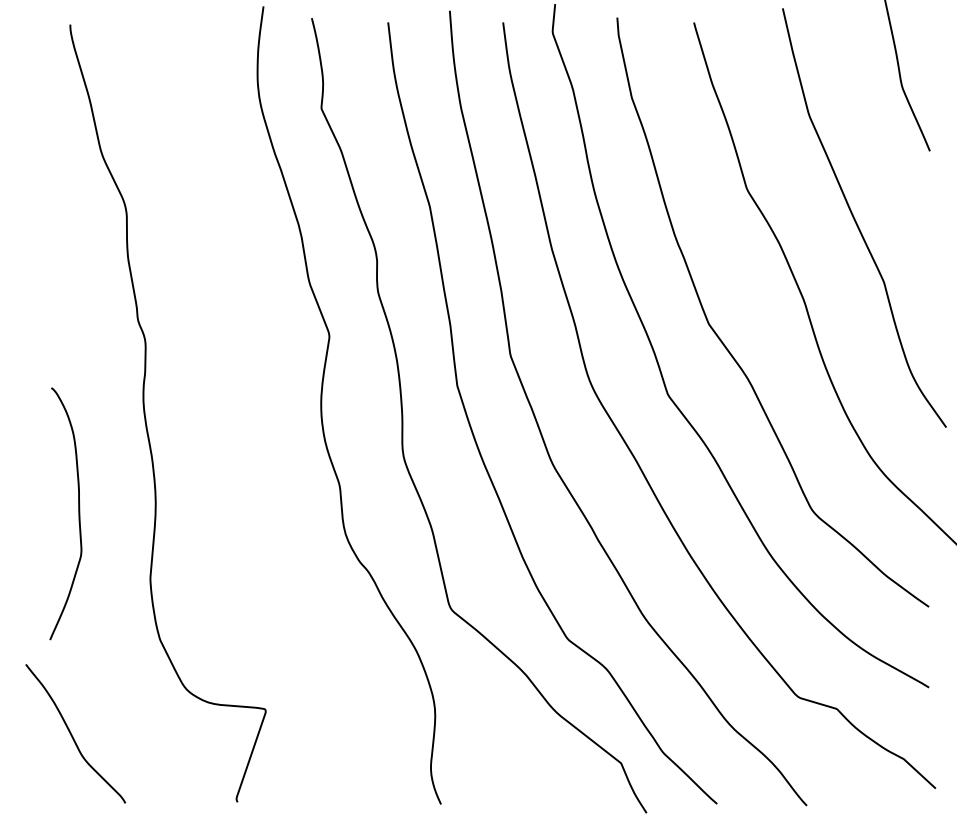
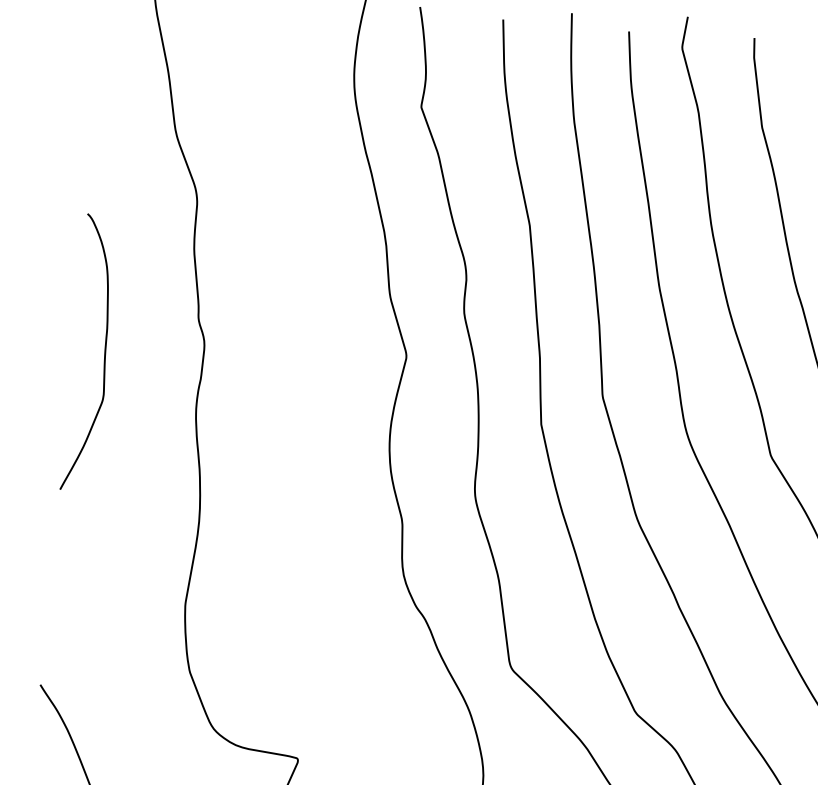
curve: (78, 513) -> (104, 354), moved

